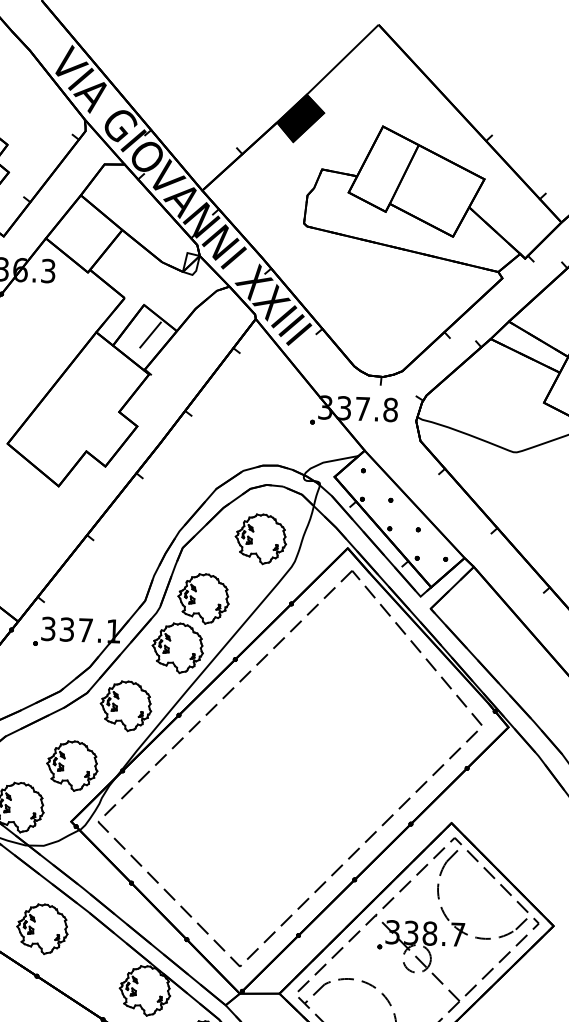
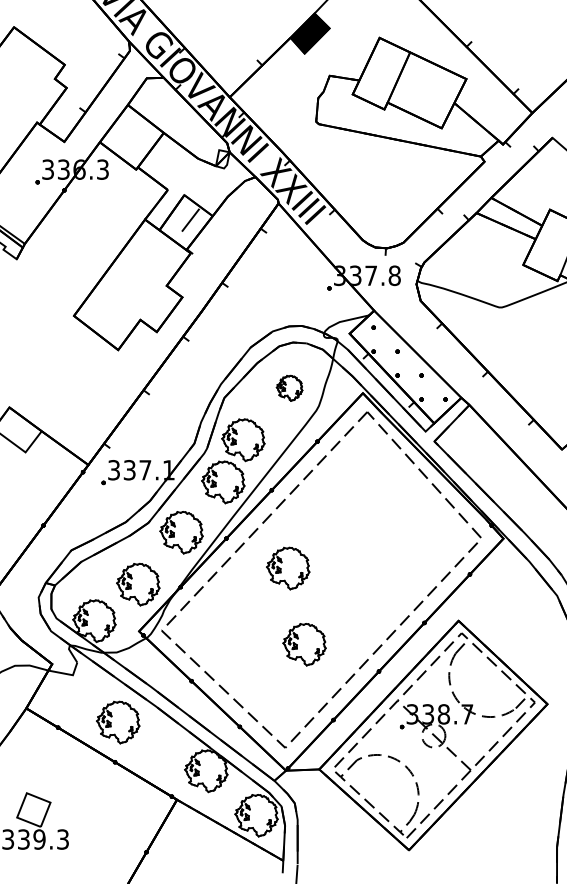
part: (260, 539) -> (289, 388), size x0.6
part: (251, 753) -> (288, 568), added
part: (267, 844) -> (304, 644), added

